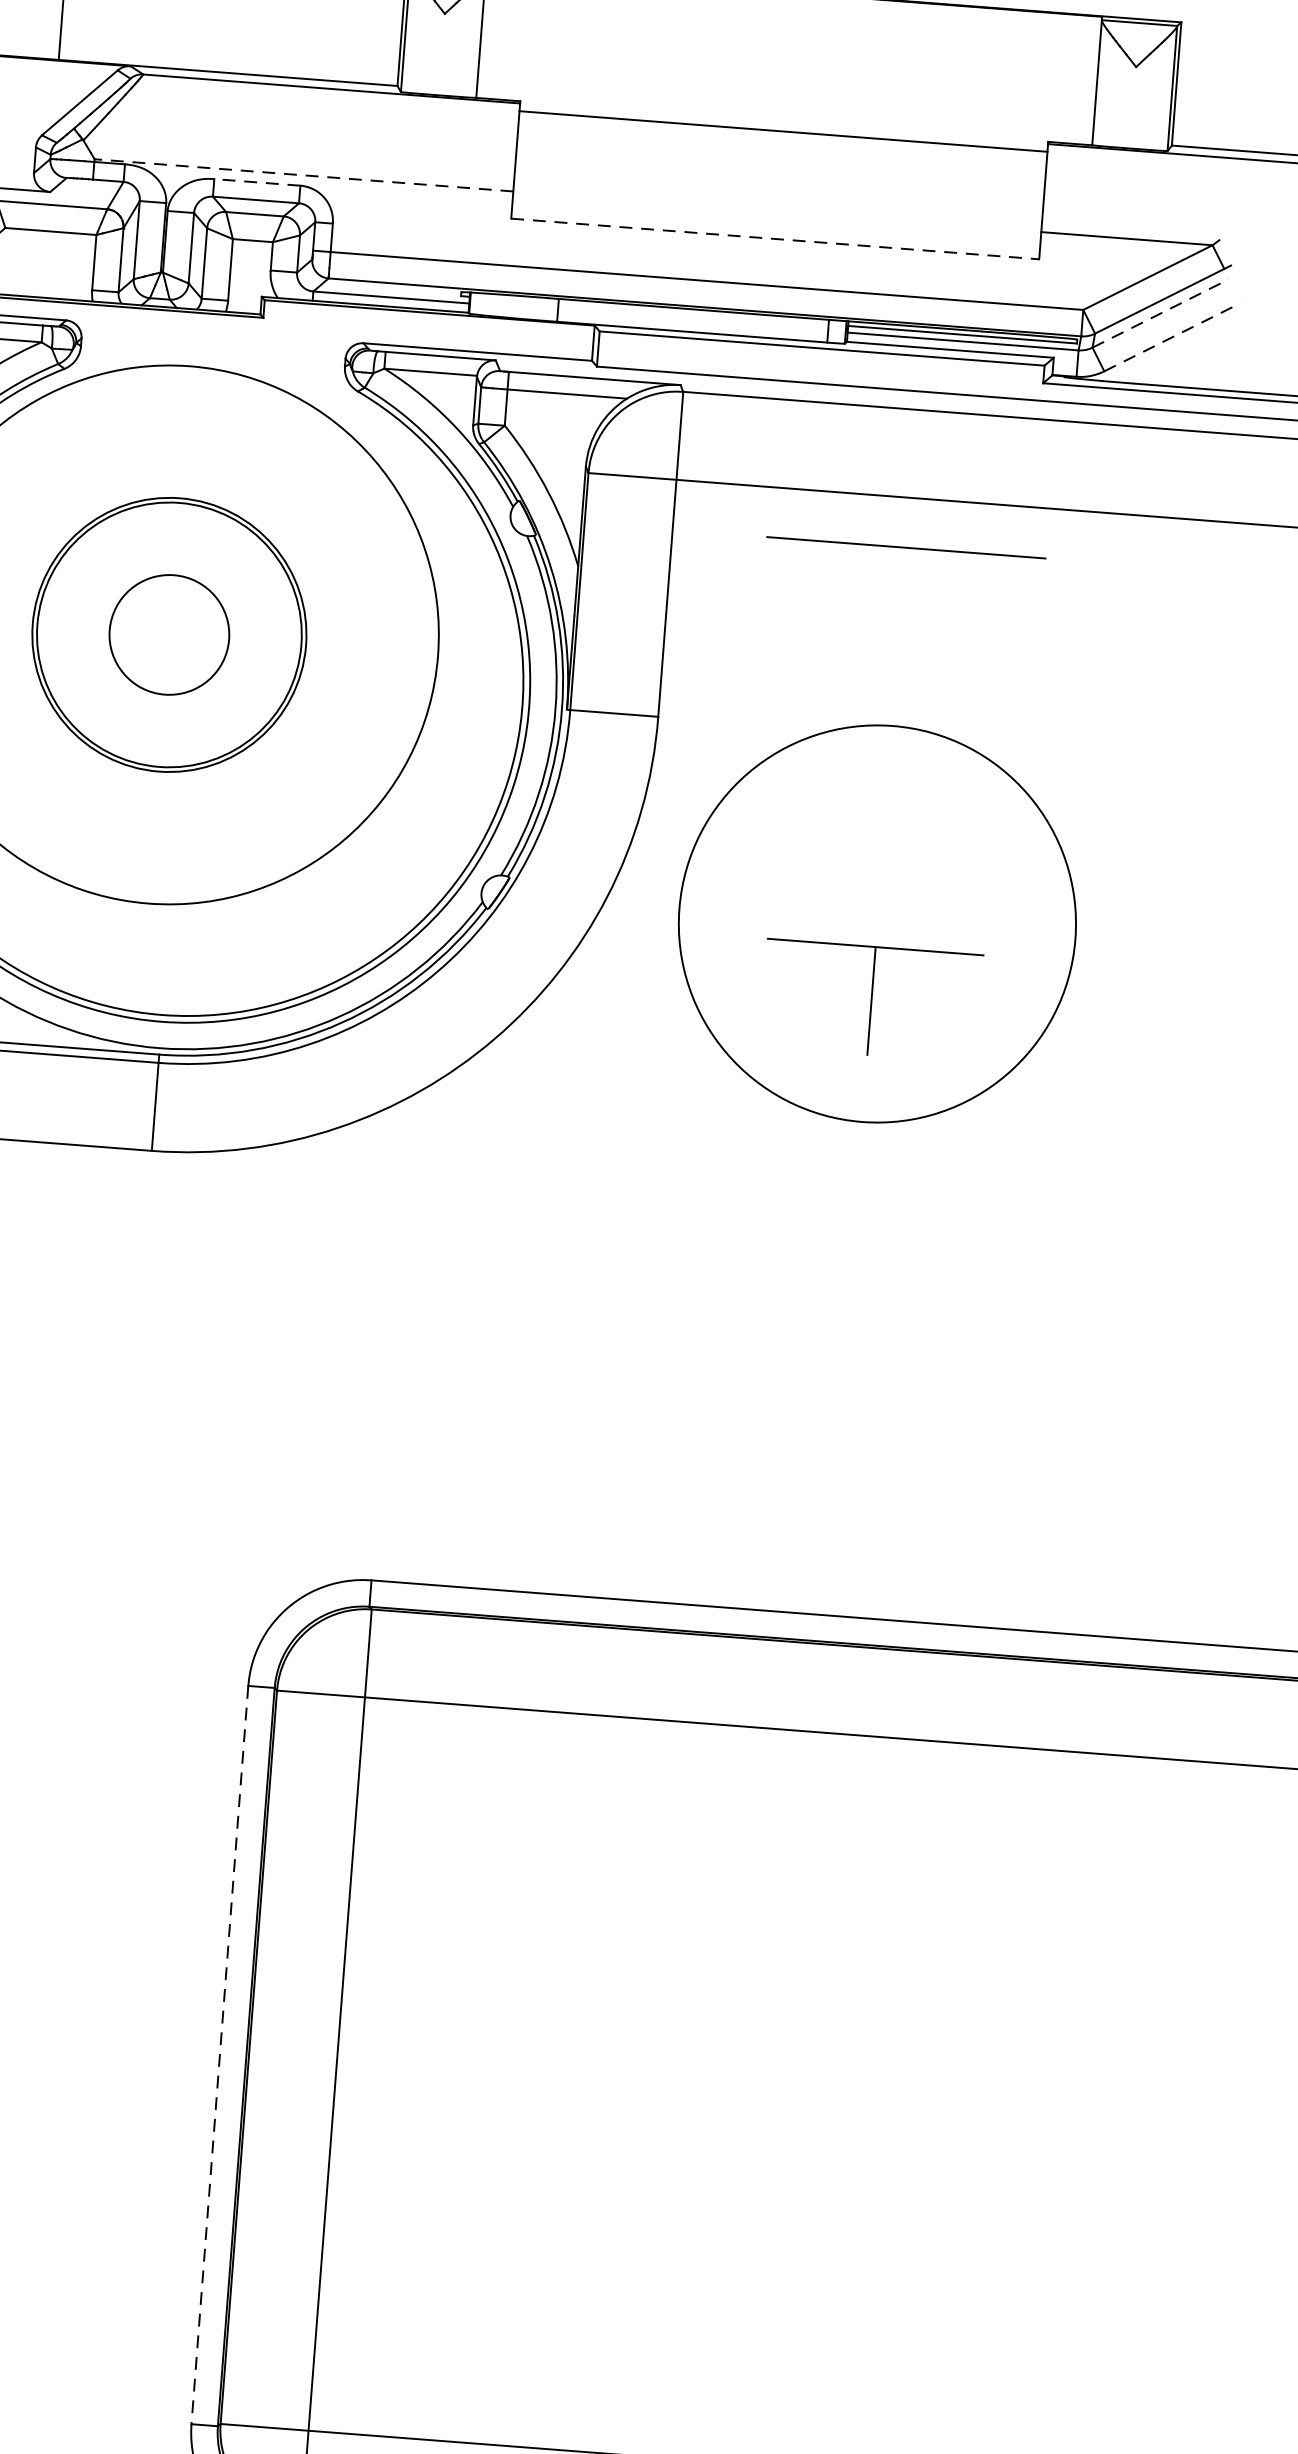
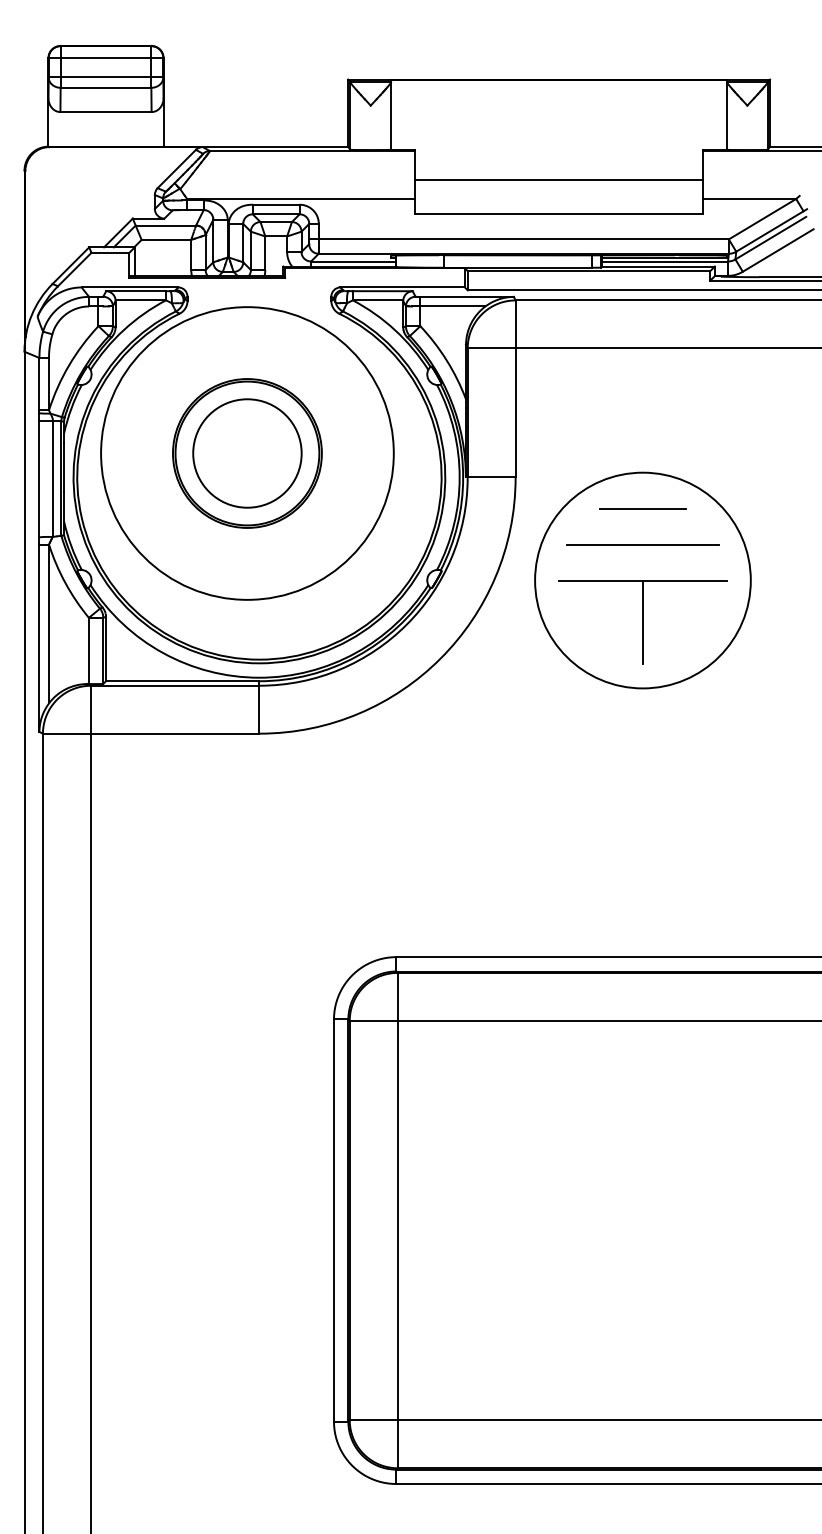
line: (782, 131) -> (558, 180), moved
line: (302, 174) -> (300, 198), dashed -> solid
line: (256, 181) -> (275, 204), dashed -> solid
line: (776, 238) -> (559, 213), dashed -> solid
line: (1161, 312) -> (771, 237), dashed -> solid
line: (1172, 337) -> (778, 250), dashed -> solid
line: (905, 547) -> (642, 544), moved
circle: (169, 634) -> (247, 453), size x1.67
line: (886, 791) -> (642, 508), added
part: (870, 1000) -> (642, 622), size x1.43
line: (218, 2056) -> (333, 1221), dashed -> solid

